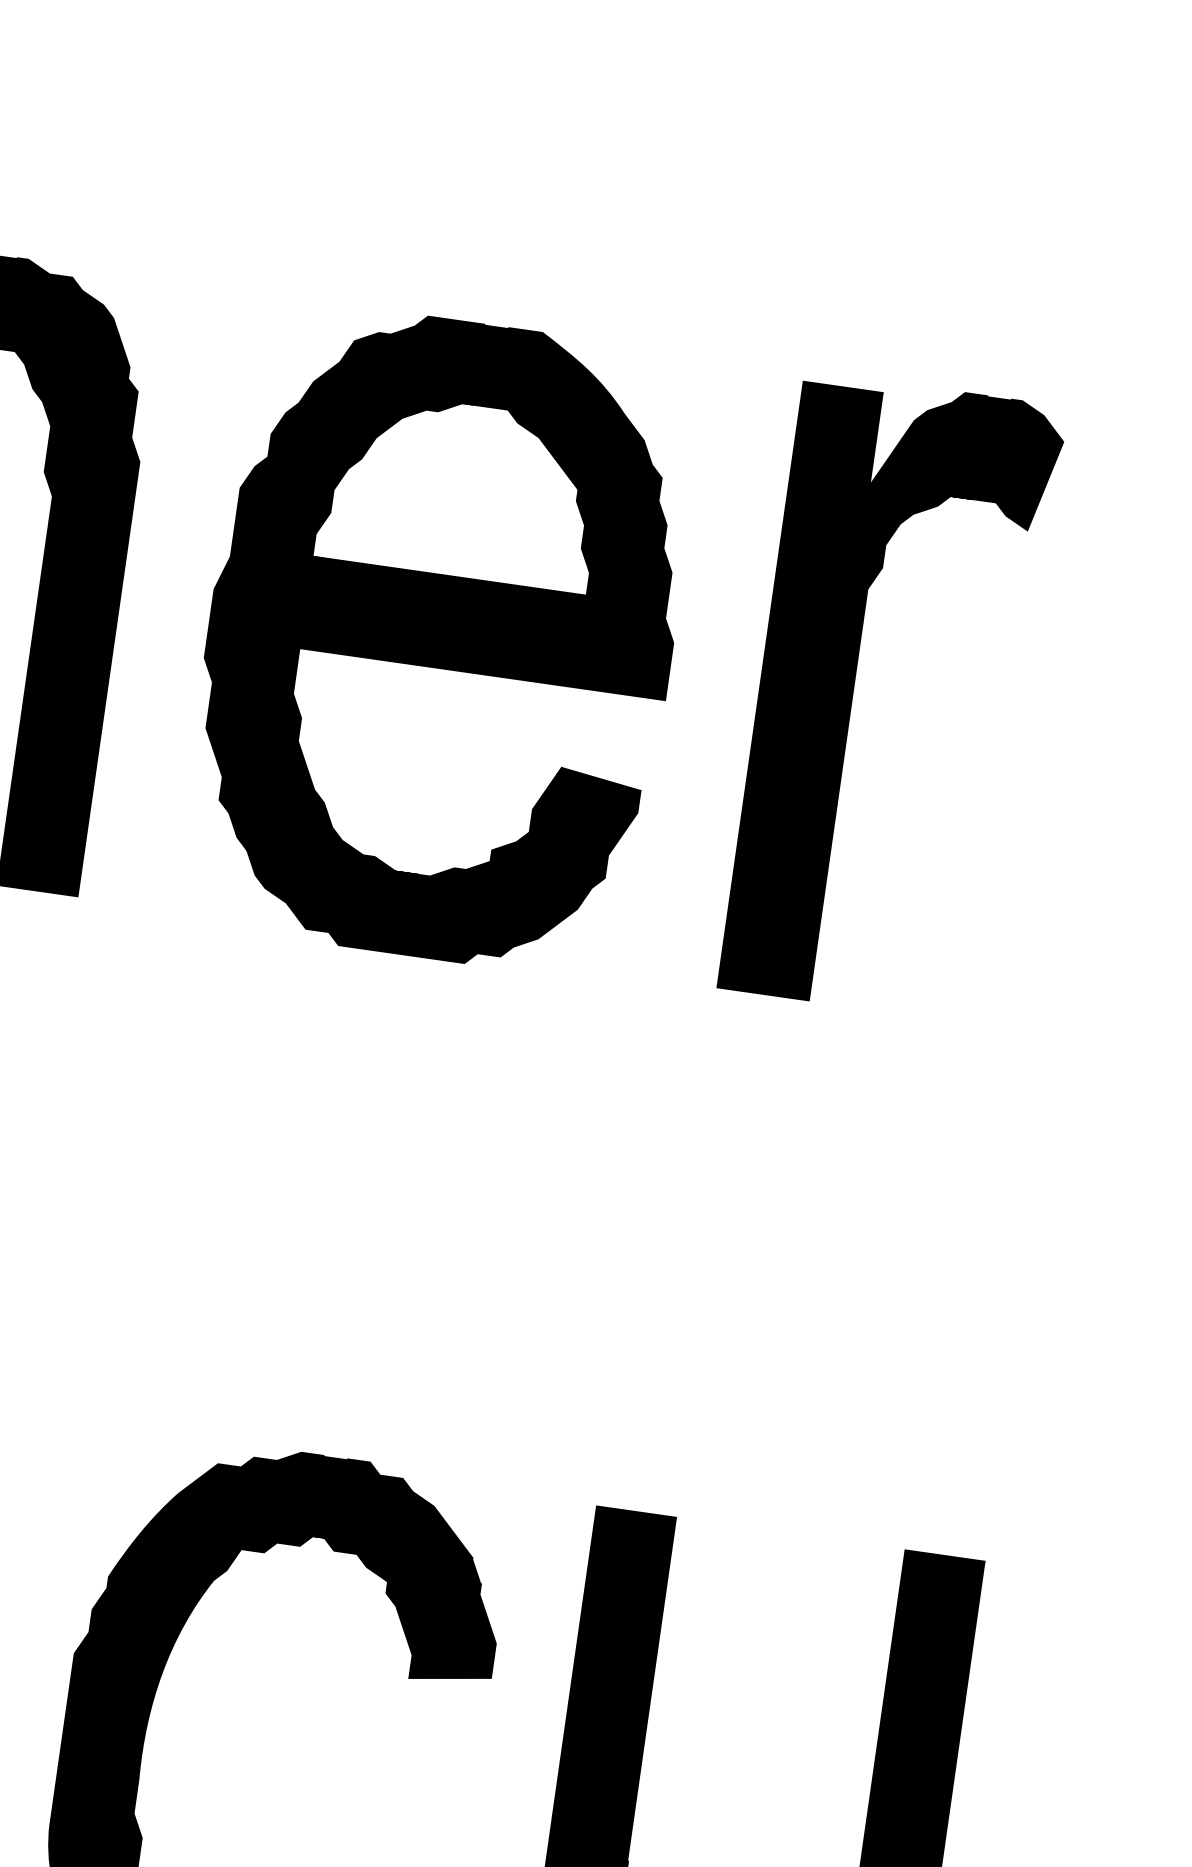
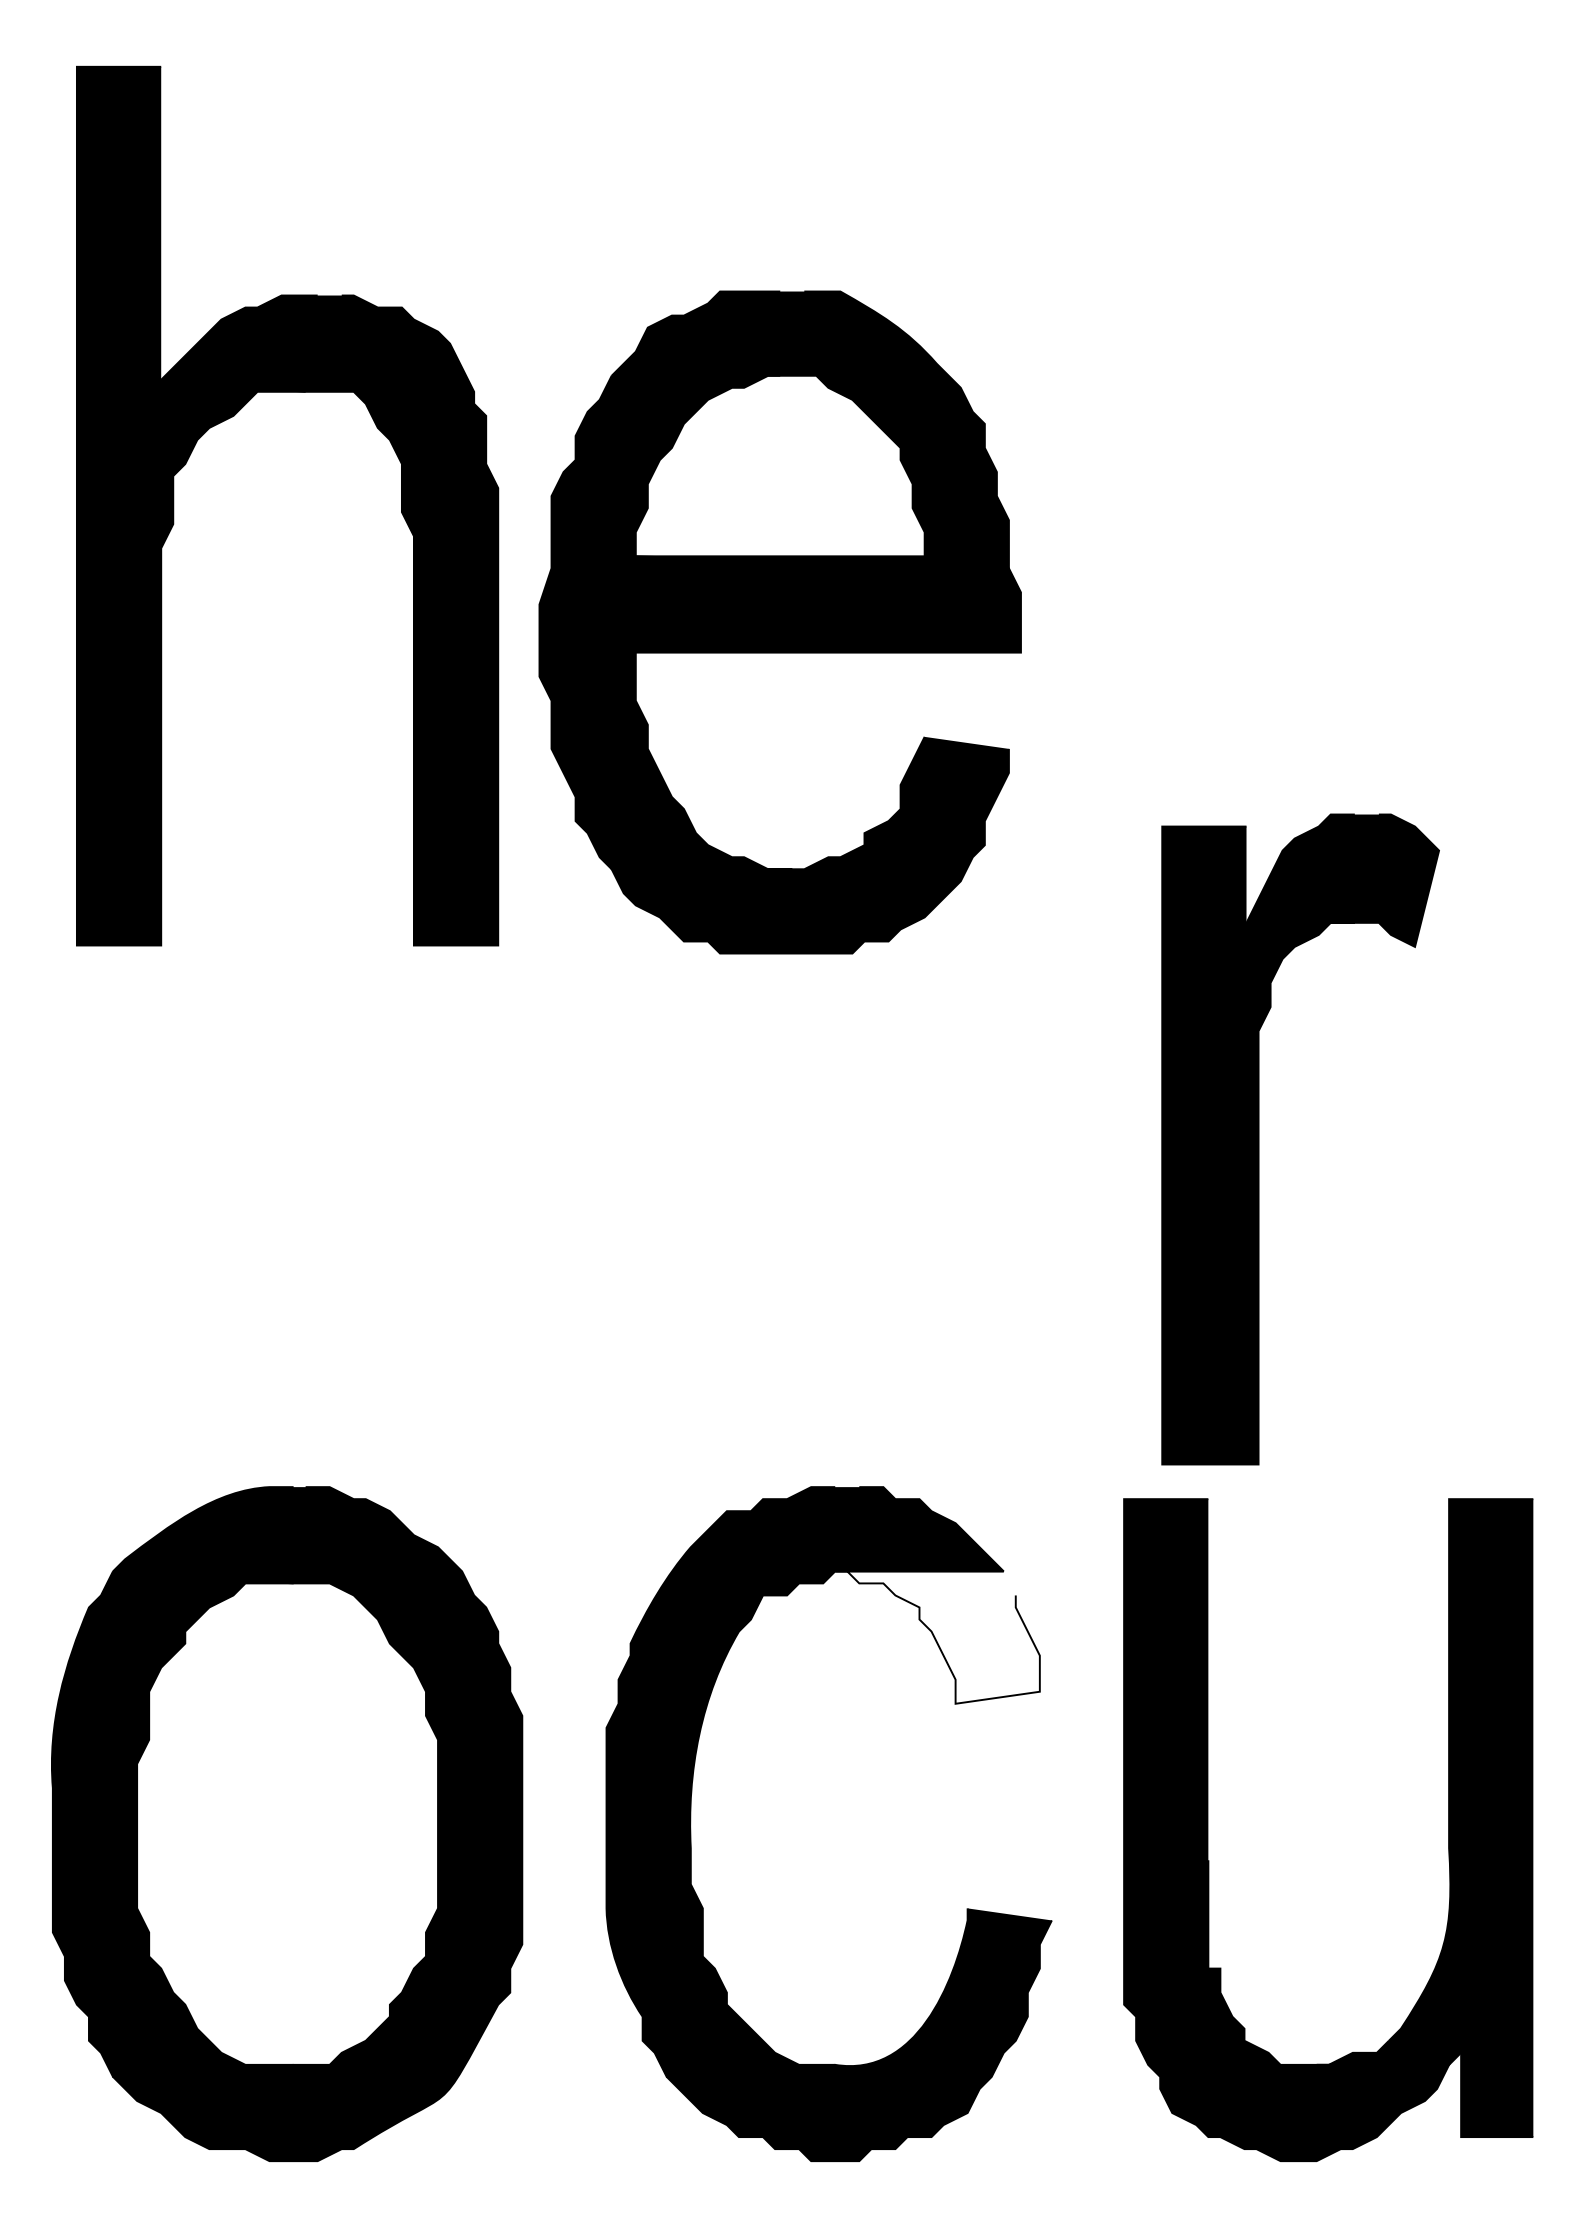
part: (439, 638) -> (779, 622), moved
part: (853, 691) -> (1259, 1139), moved
fill: (401, 1612) -> (937, 1637), removed

